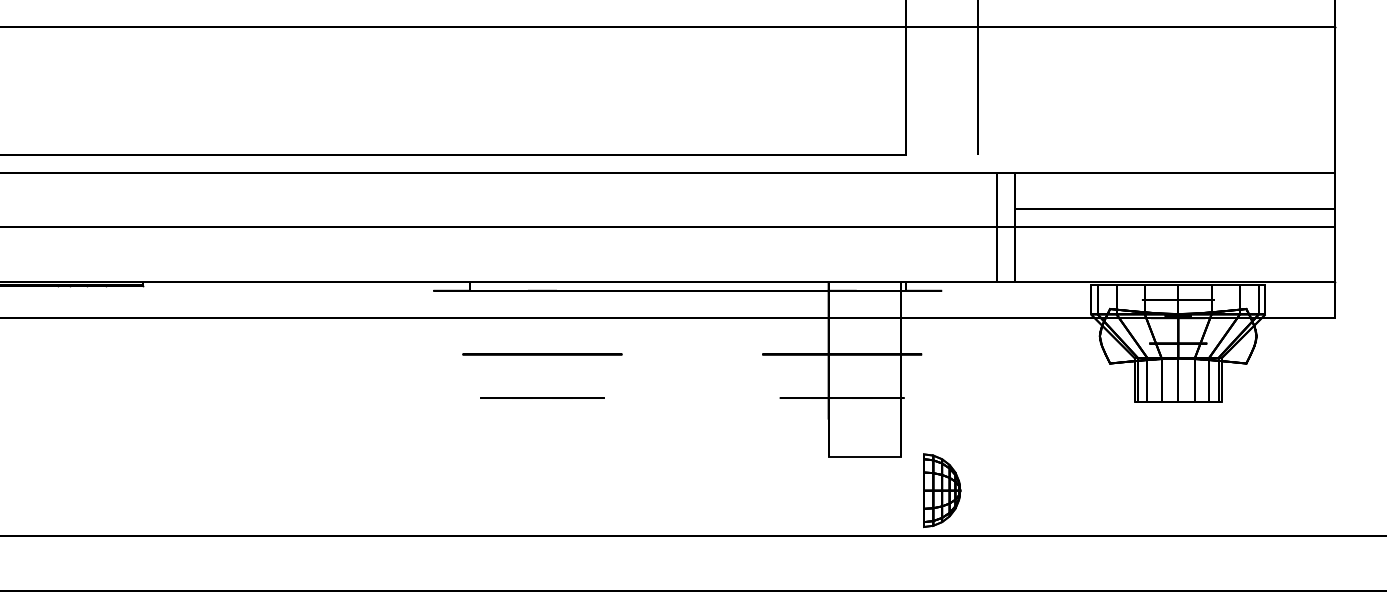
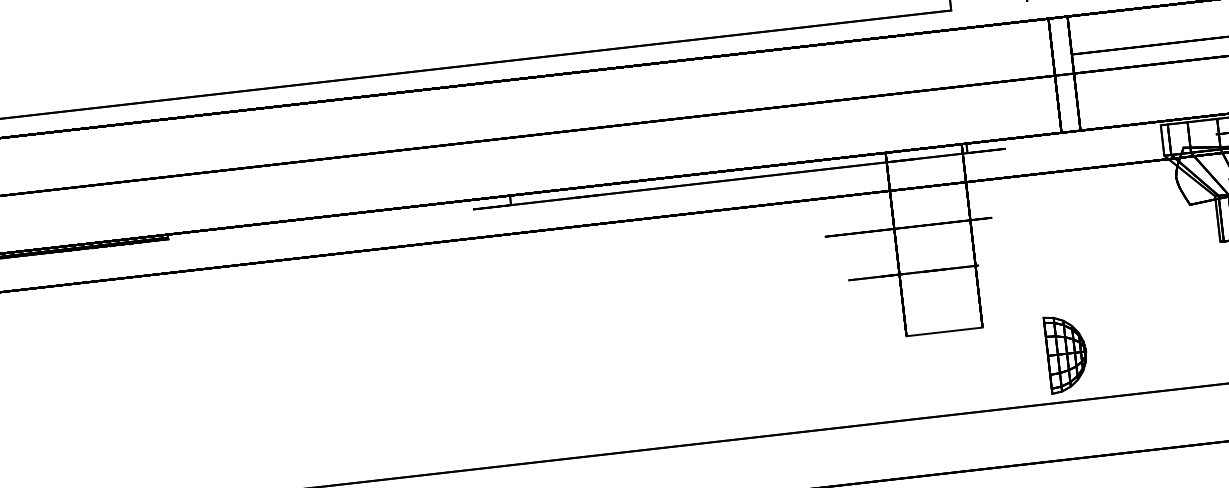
circle: (542, 354) -> (594, 263), removed
line: (542, 397) -> (599, 308), removed
part: (942, 490) -> (1067, 353), moved

